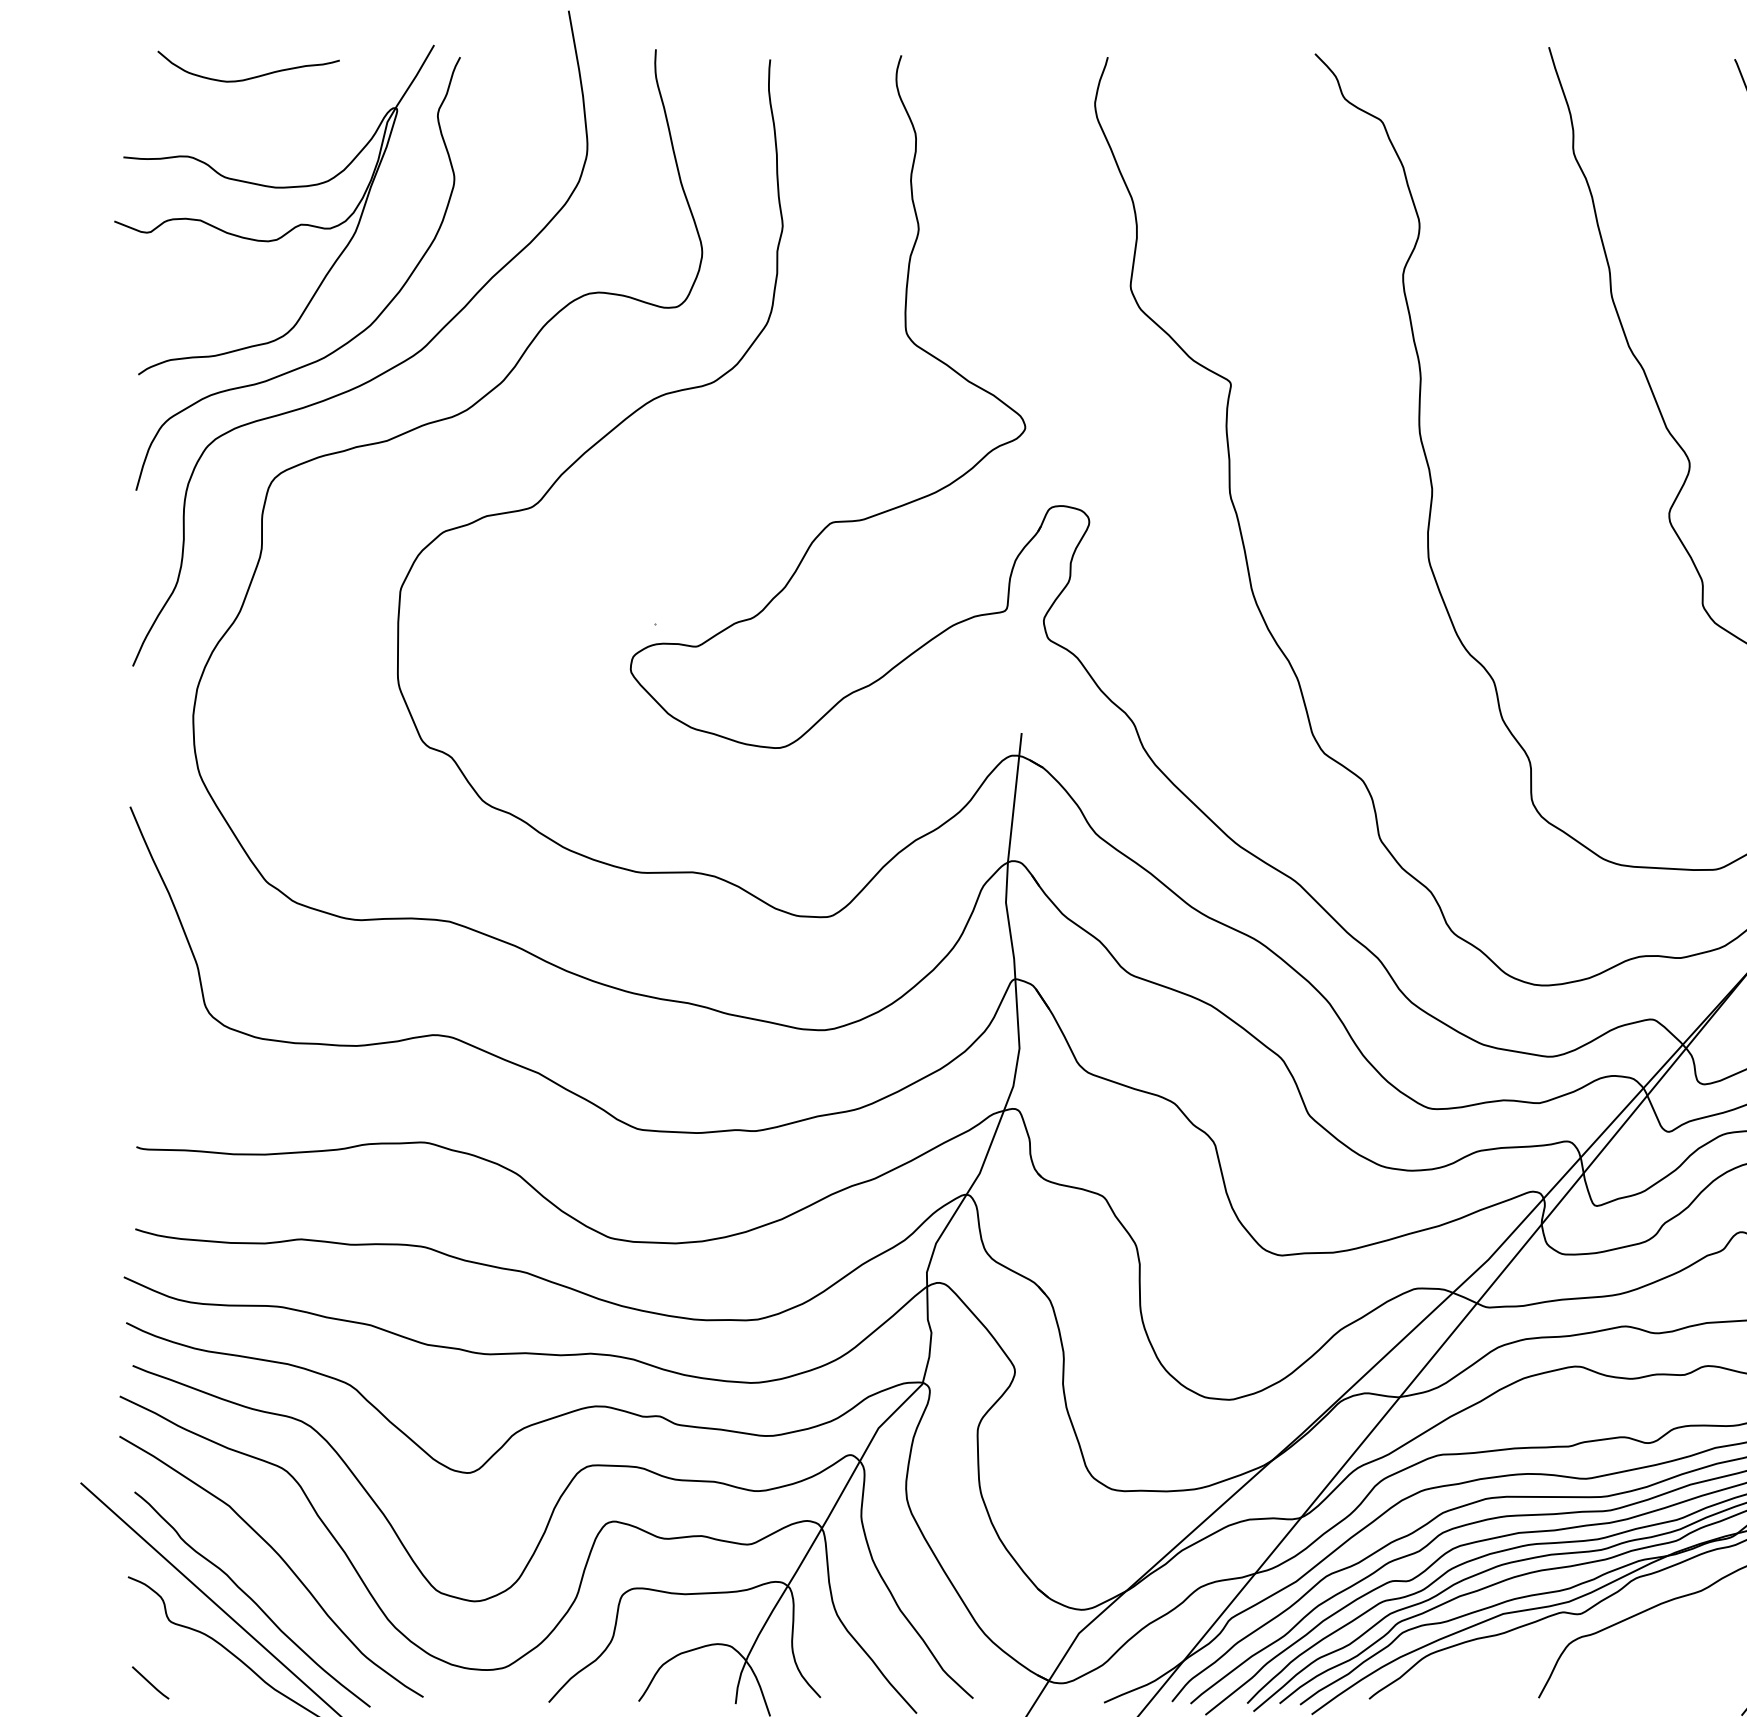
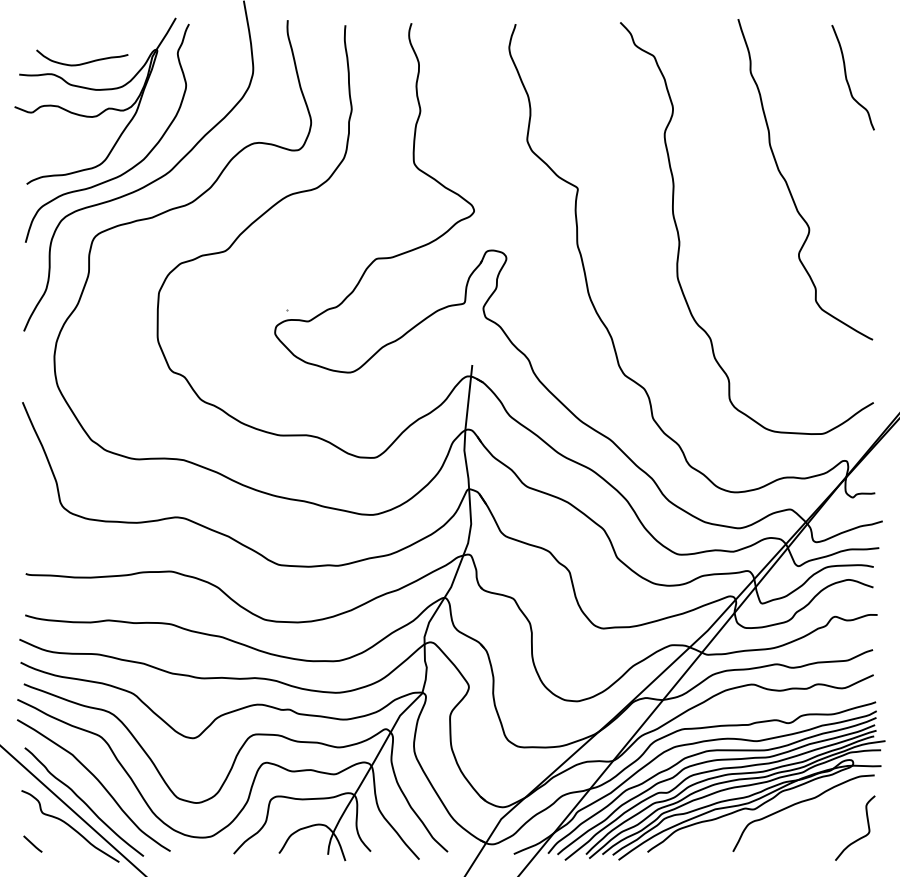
curve: (250, 75) -> (83, 62), moved

